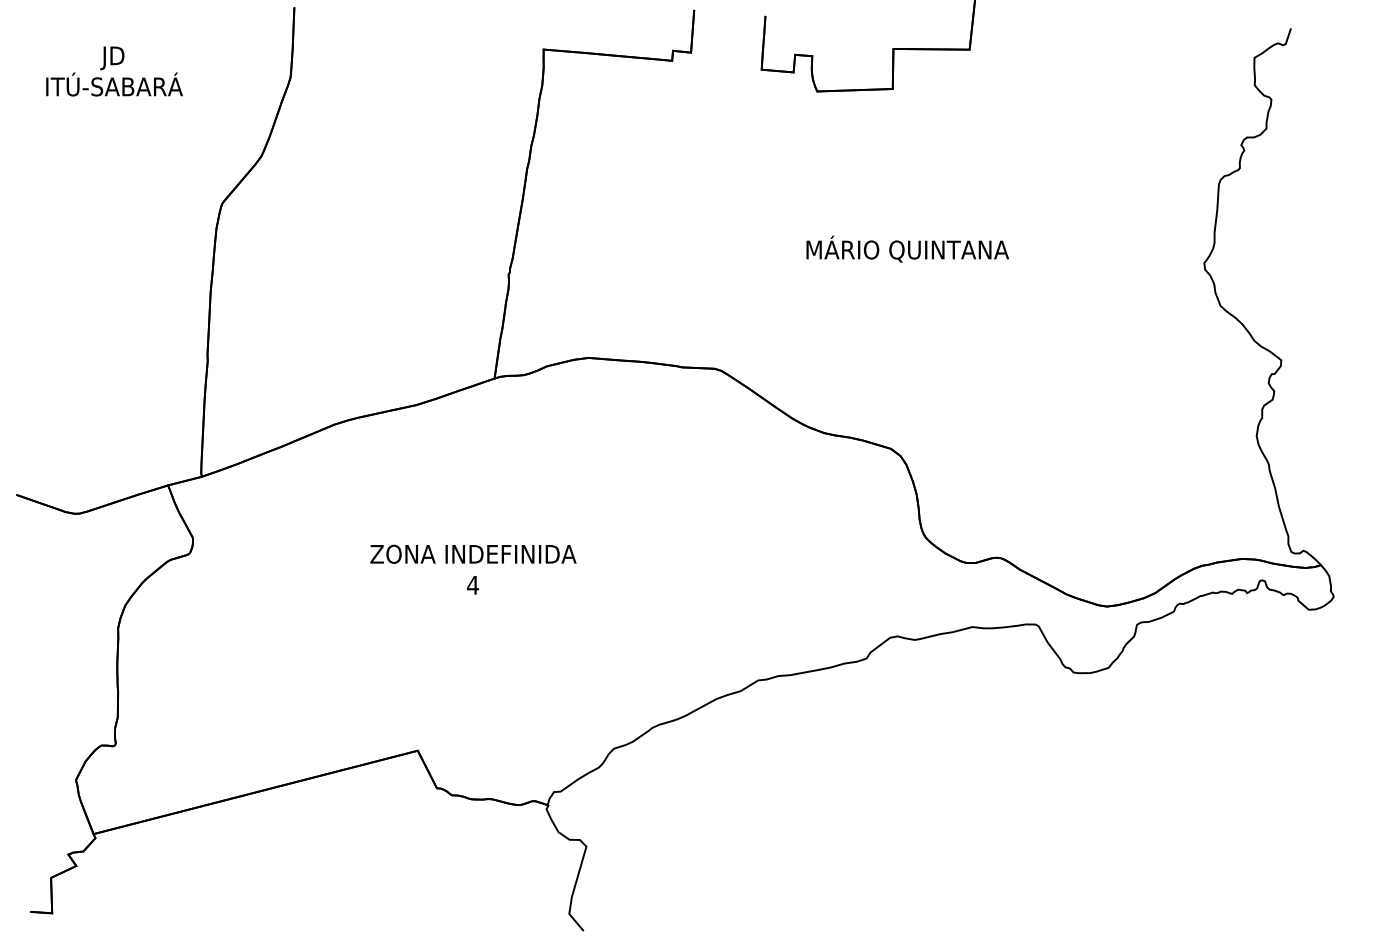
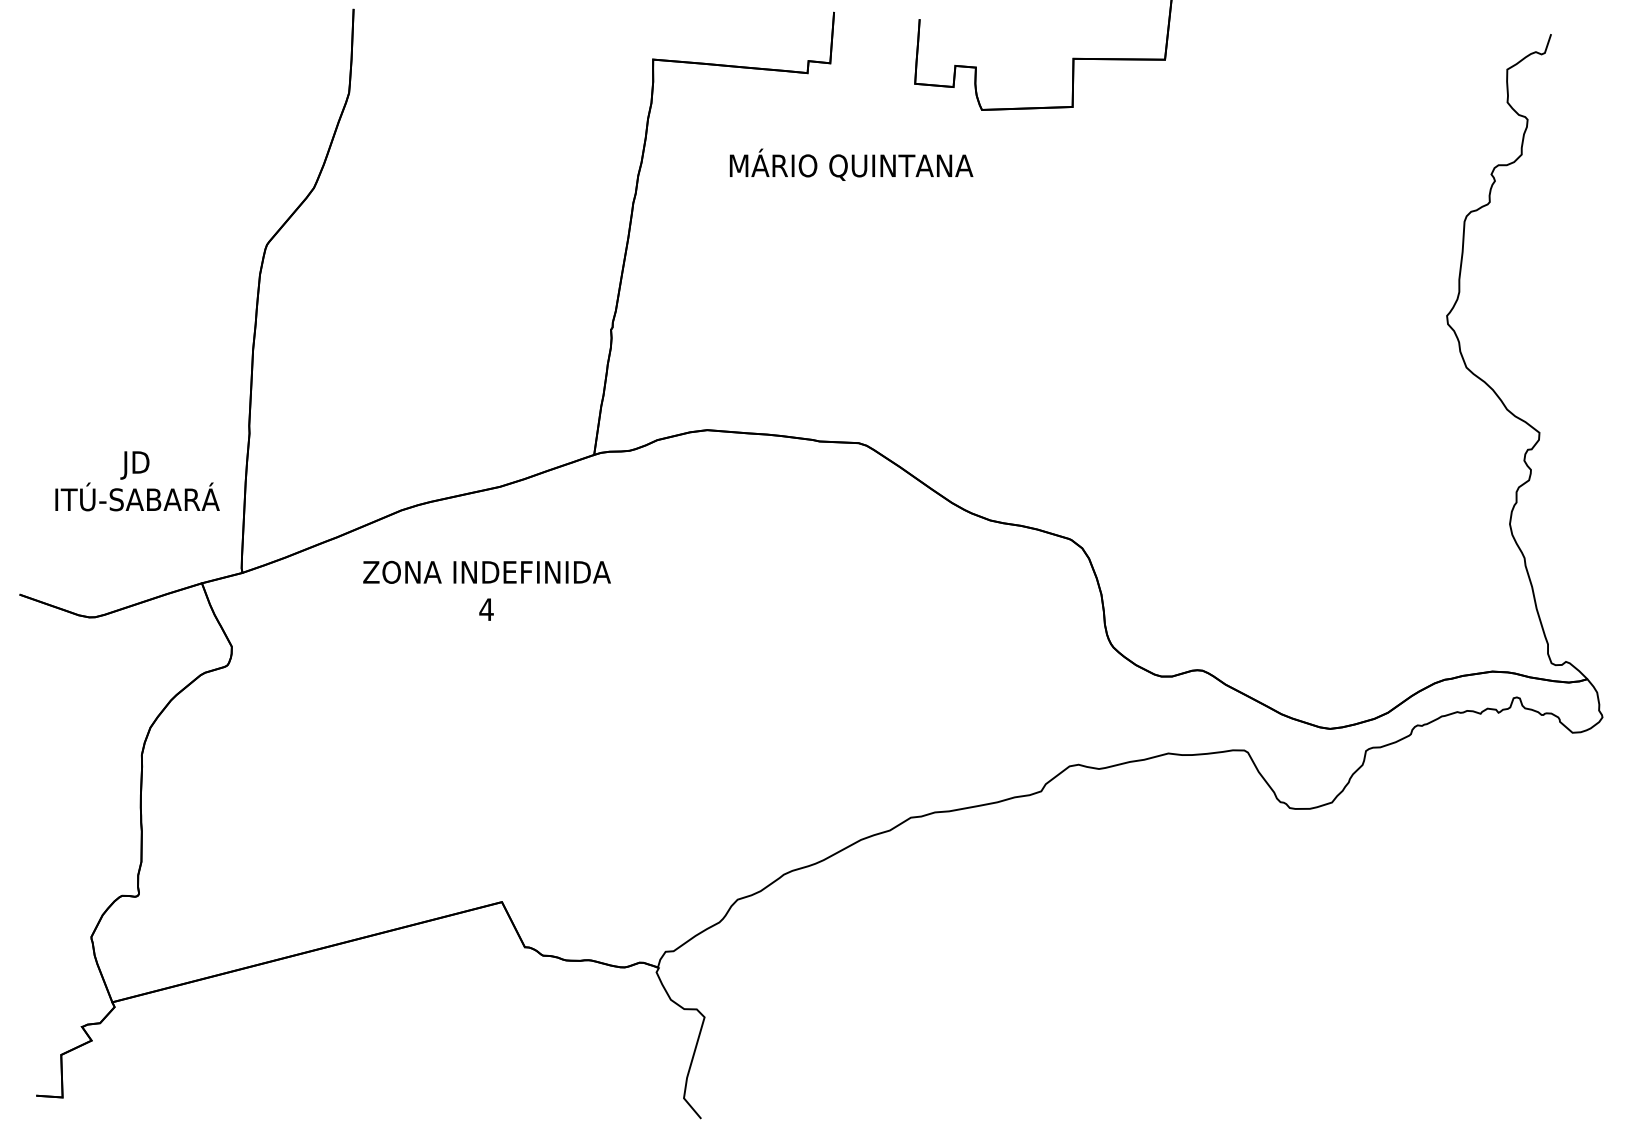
text: (114, 71) -> (137, 481), moved
text: (907, 248) -> (851, 164), moved
text: (473, 569) -> (487, 590), moved

